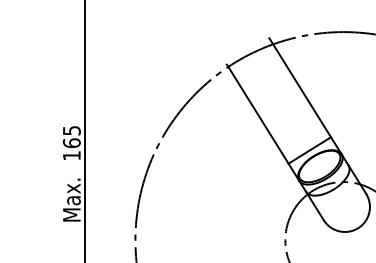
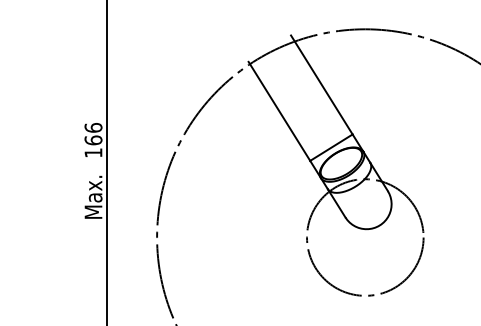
text: (71, 130) -> (93, 127), 165 -> 166

